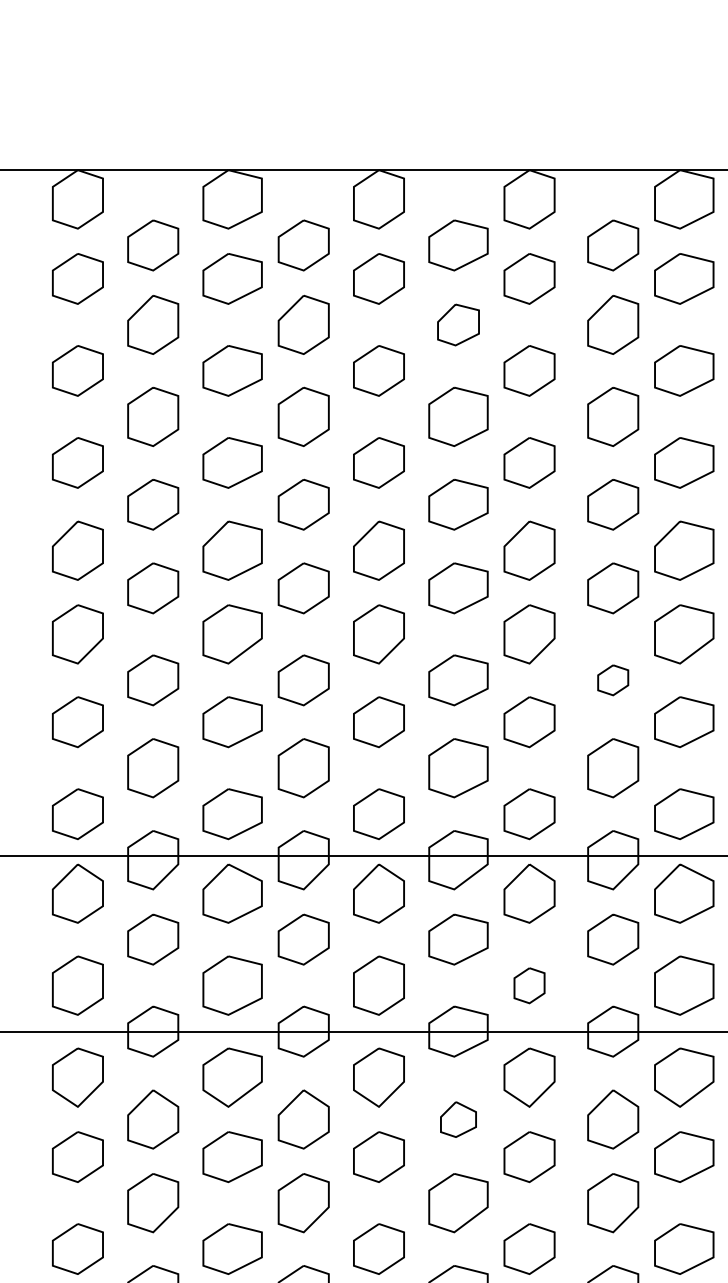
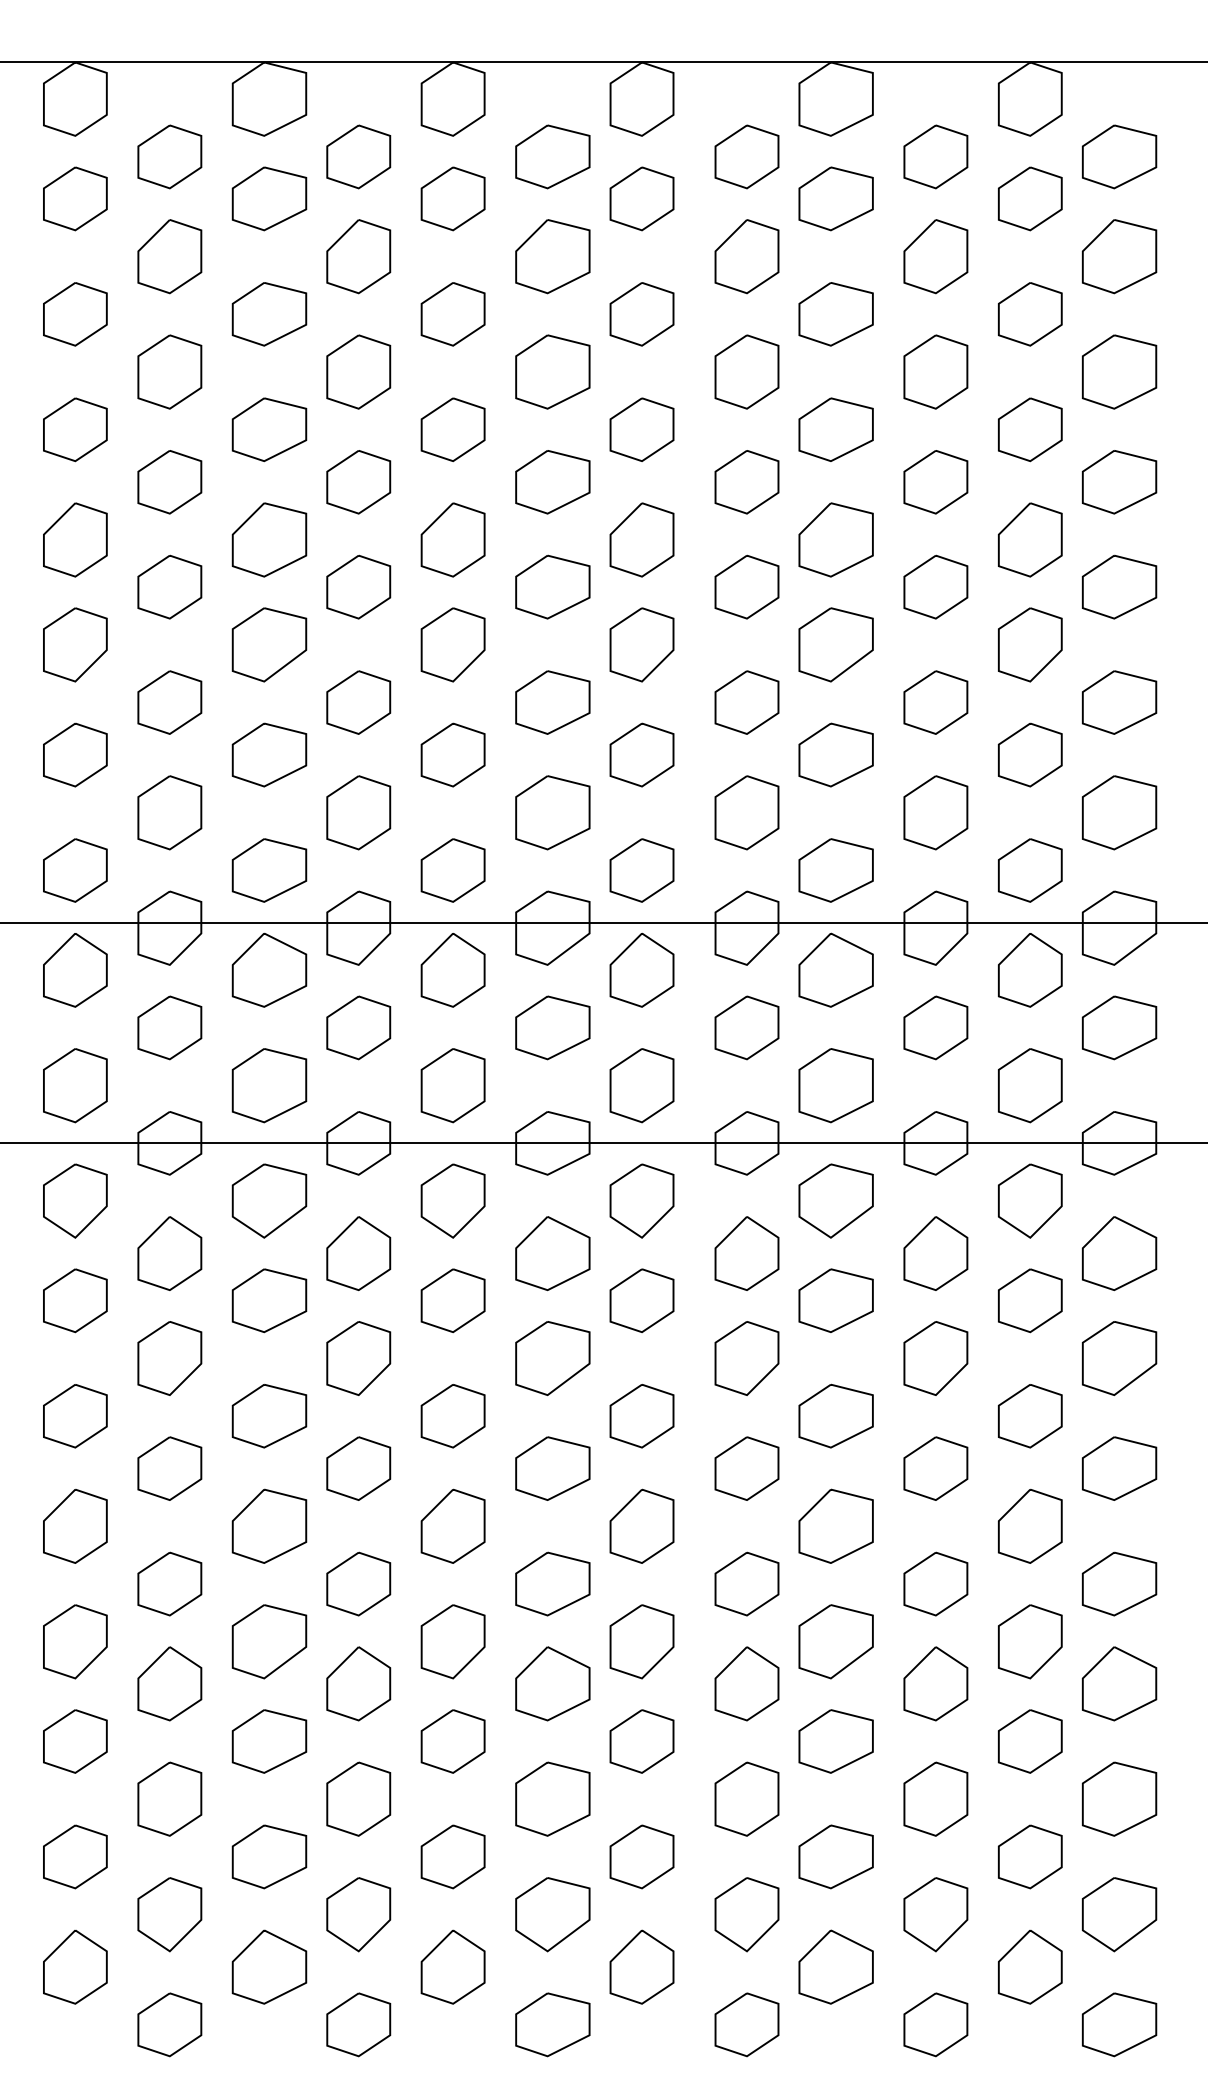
part: (458, 324) -> (552, 256), size x1.43
part: (612, 680) -> (746, 702), size x1.67
part: (529, 985) -> (641, 1085), size x1.67
part: (458, 1119) -> (552, 1253), size x1.67

